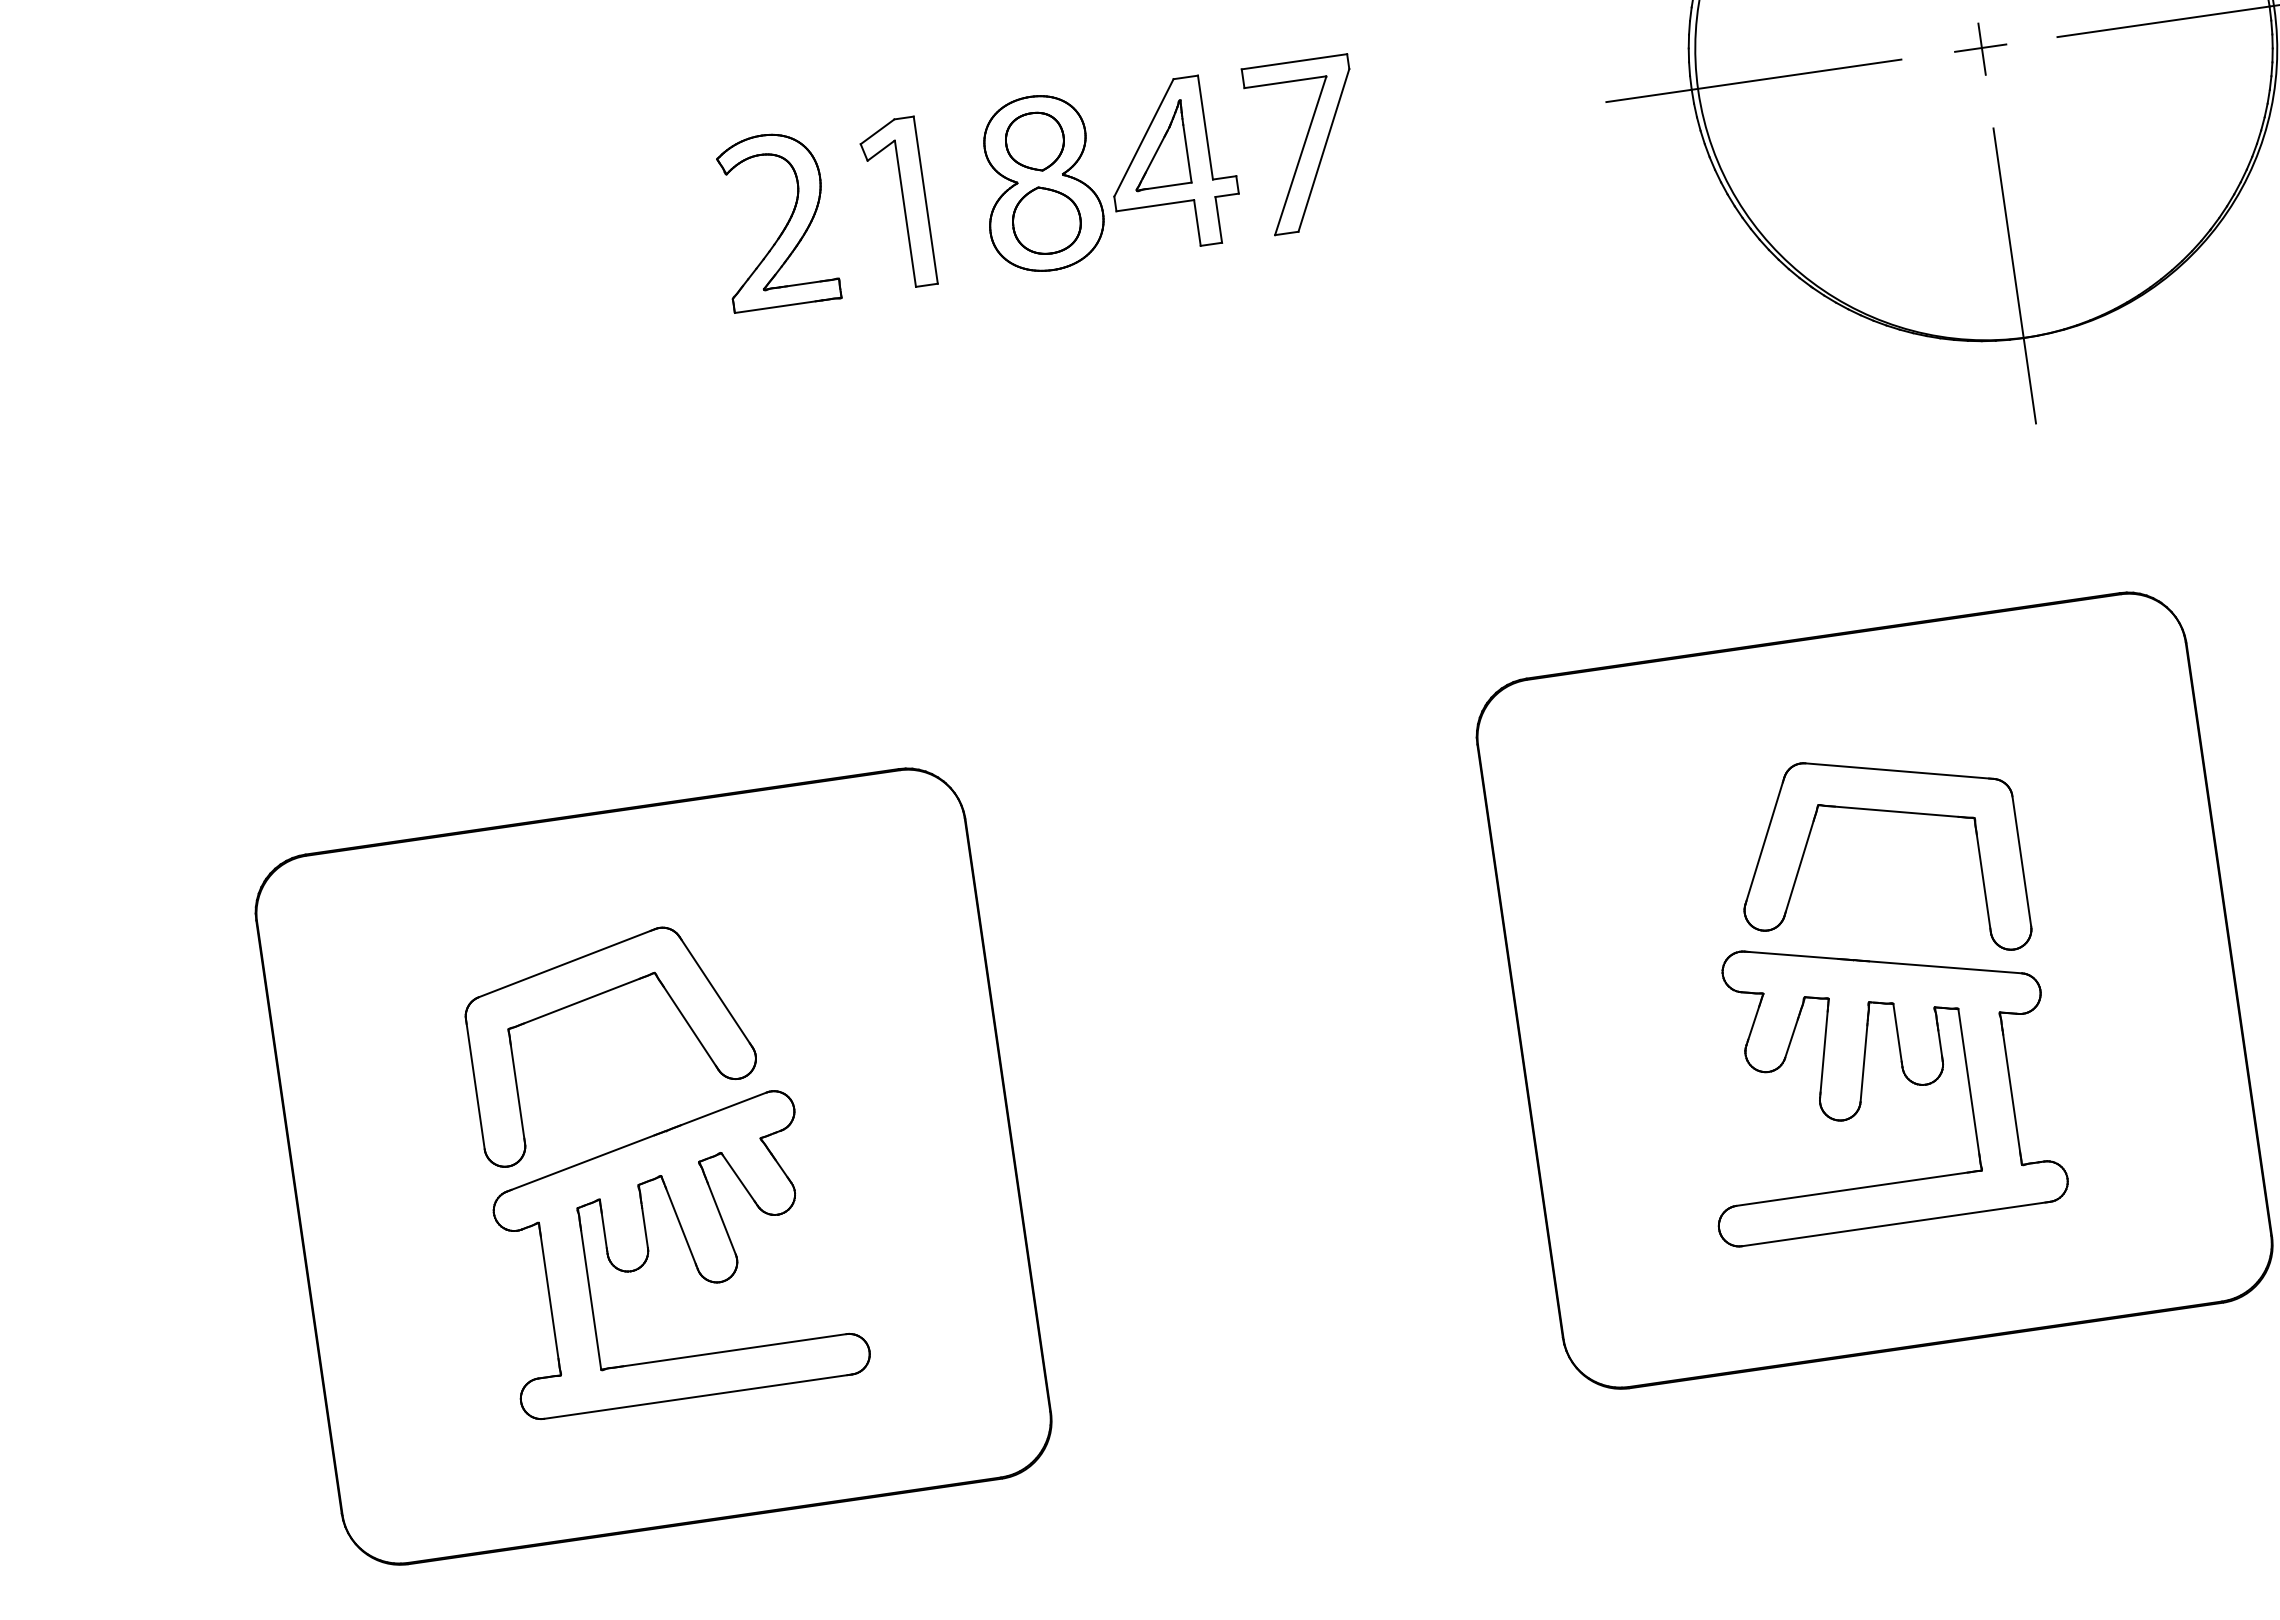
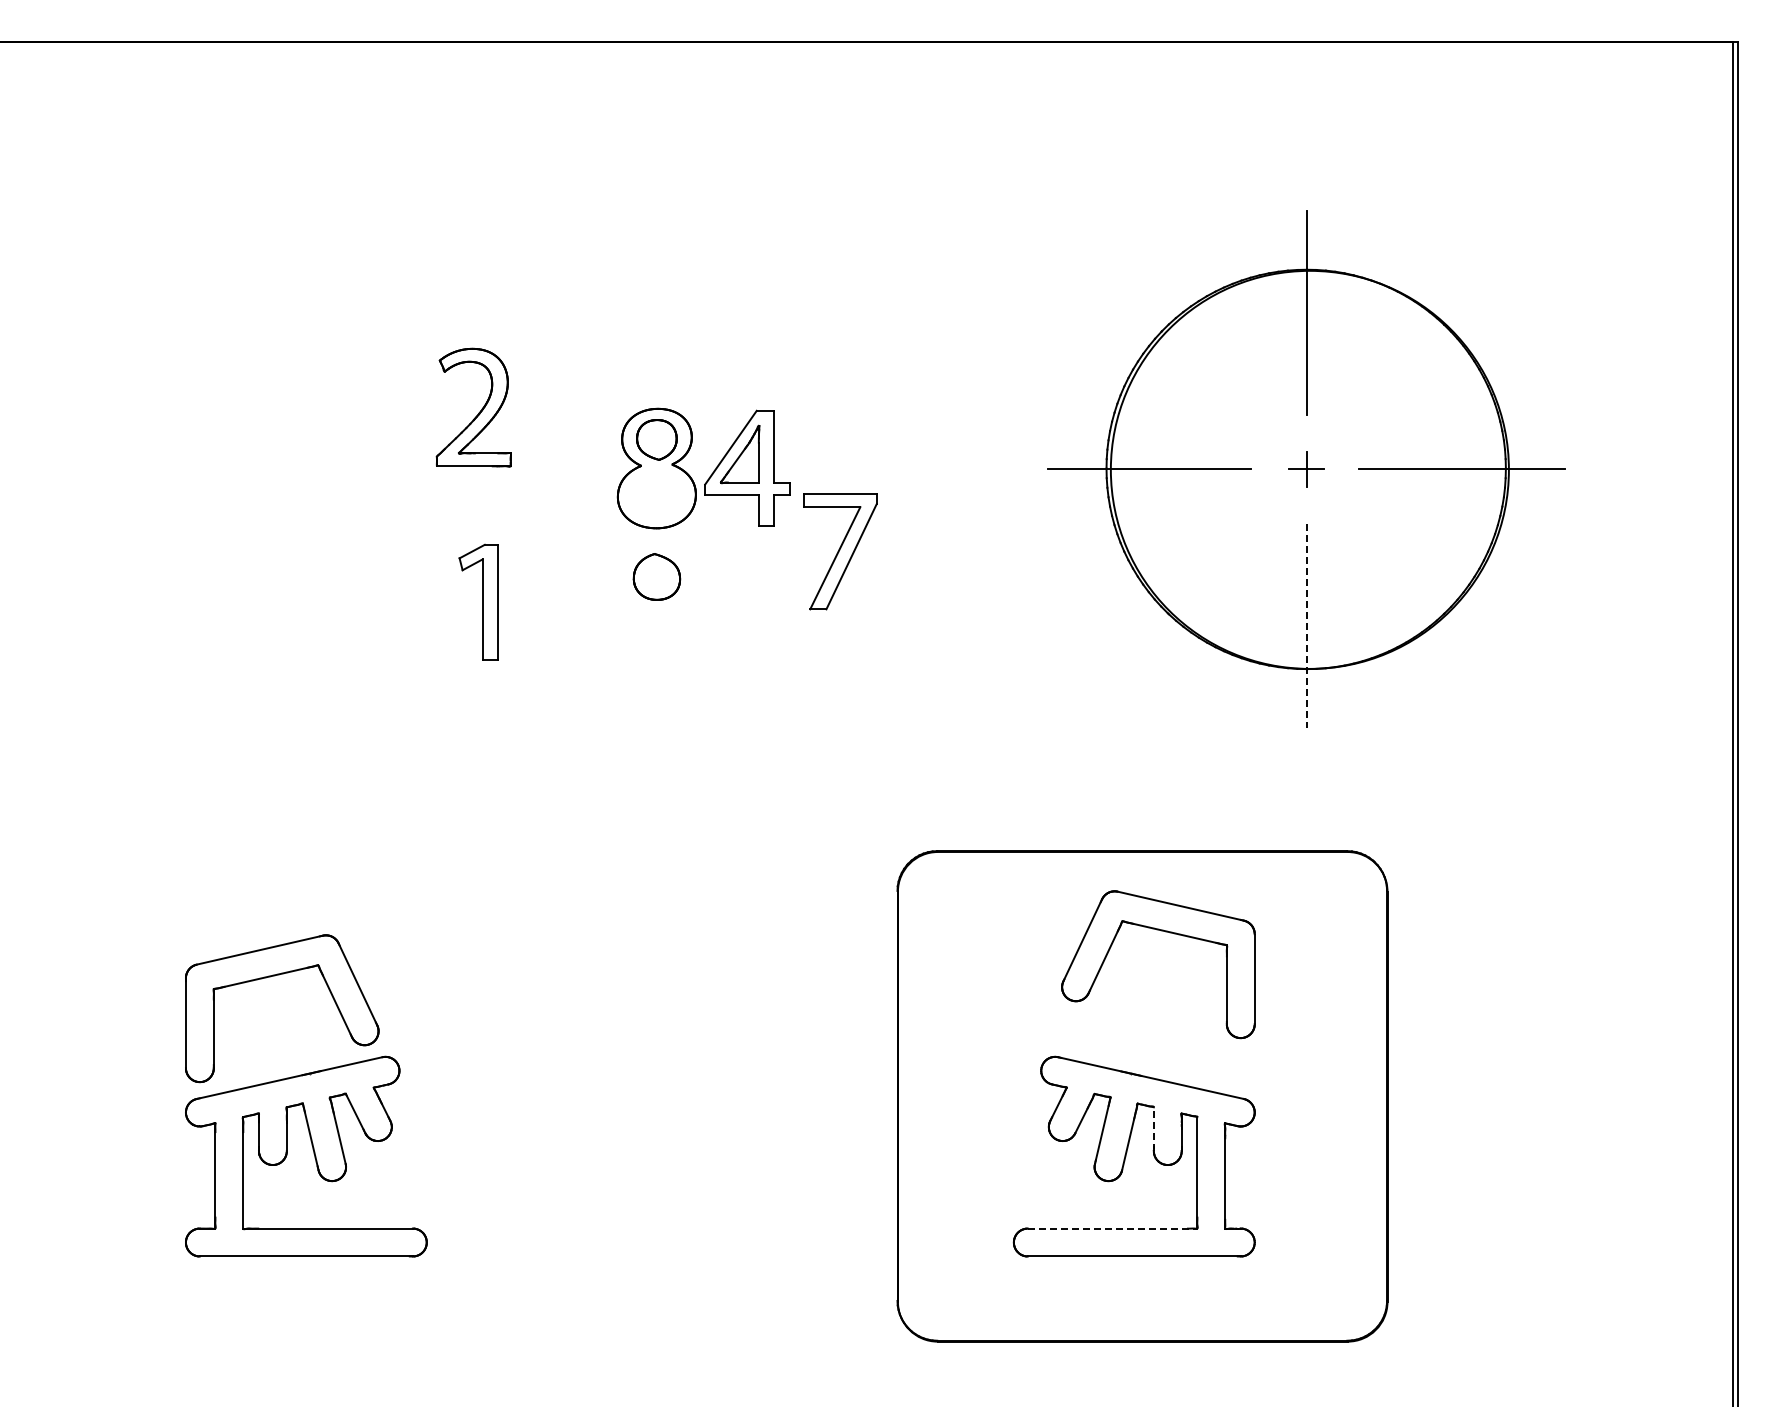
part: (1306, 145) -> (840, 551), moved
part: (897, 202) -> (478, 601), moved
part: (1045, 219) -> (656, 576), moved
part: (783, 226) -> (478, 412), moved
line: (2015, 276) -> (1307, 626), solid -> dashed
part: (1882, 812) -> (1165, 932), moved
line: (1897, 1036) -> (1153, 1129), solid -> dashed
part: (653, 1166) -> (298, 1096), removed
line: (1858, 1188) -> (1112, 1228), solid -> dashed

